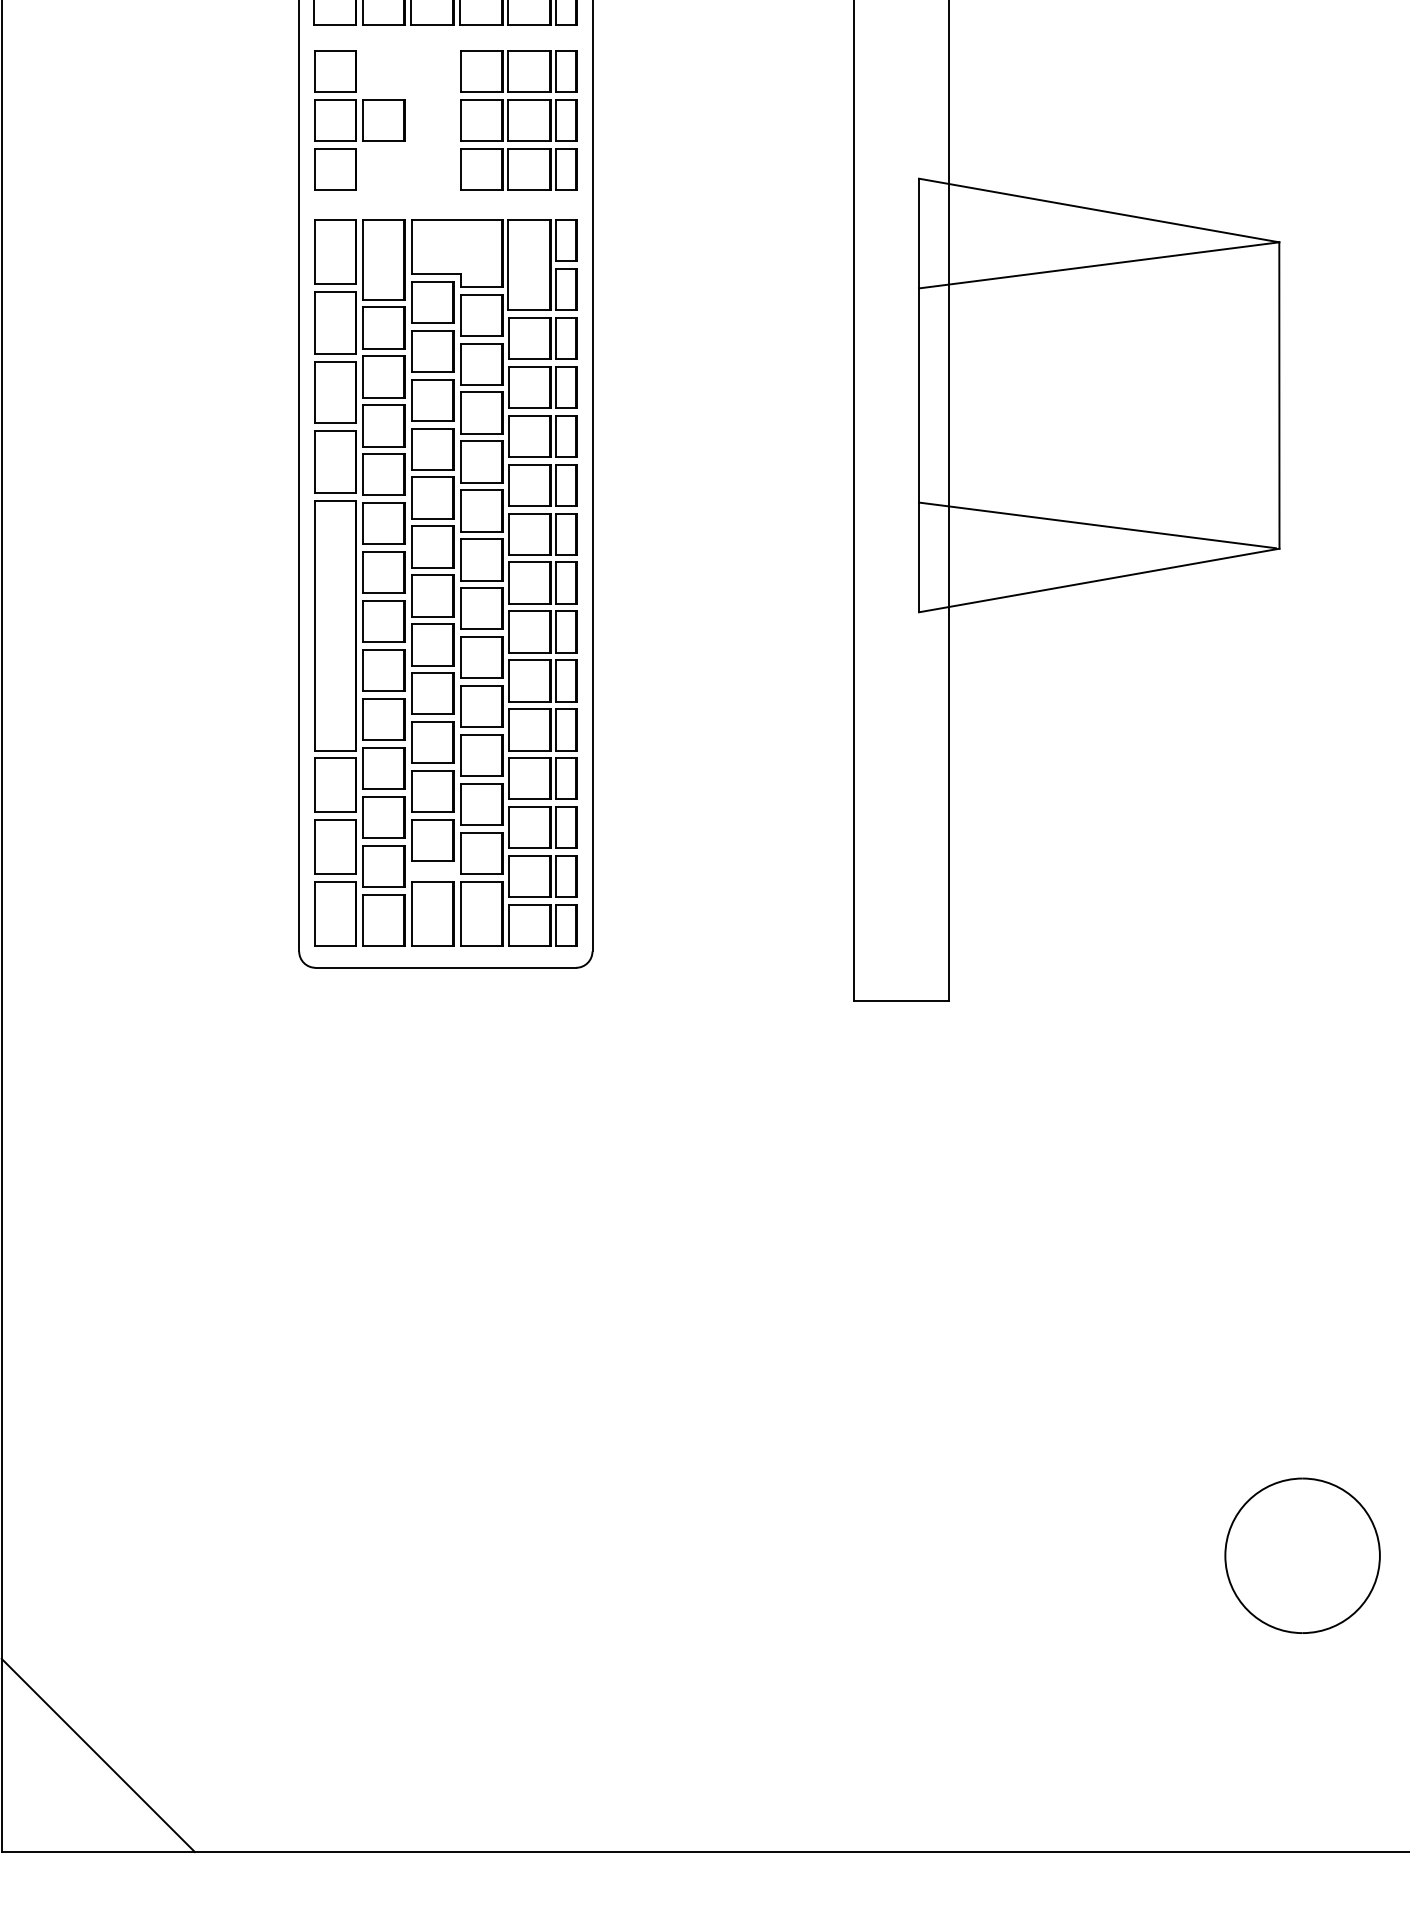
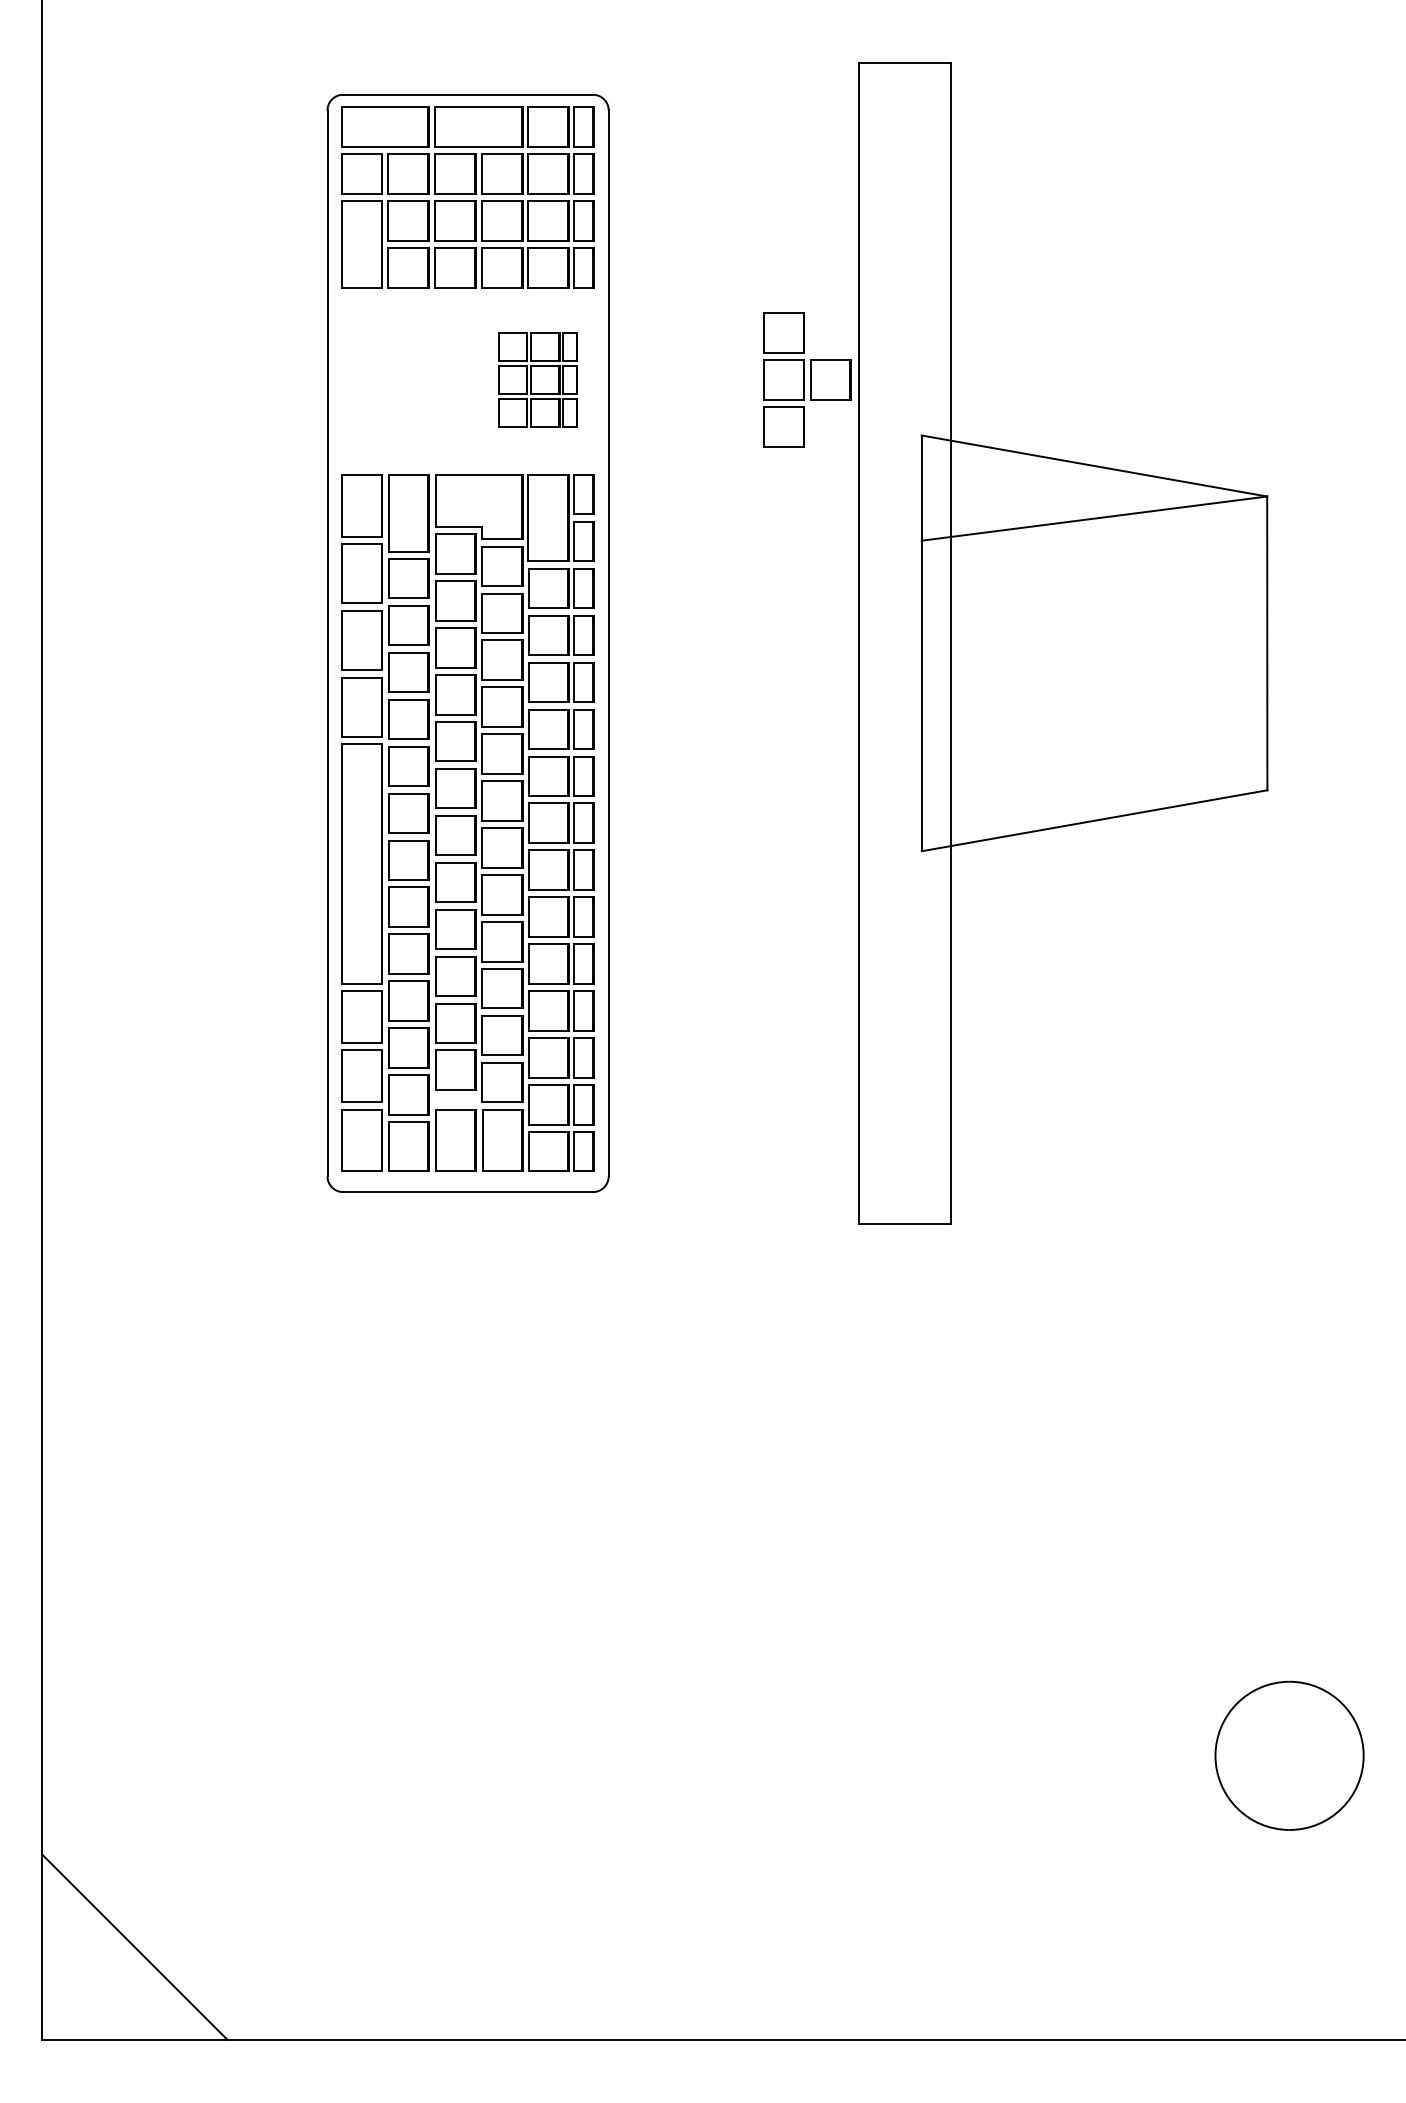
part: (359, 120) -> (807, 379), moved
part: (519, 120) -> (538, 379), size x0.7
line: (1097, 524) -> (1092, 767), removed

